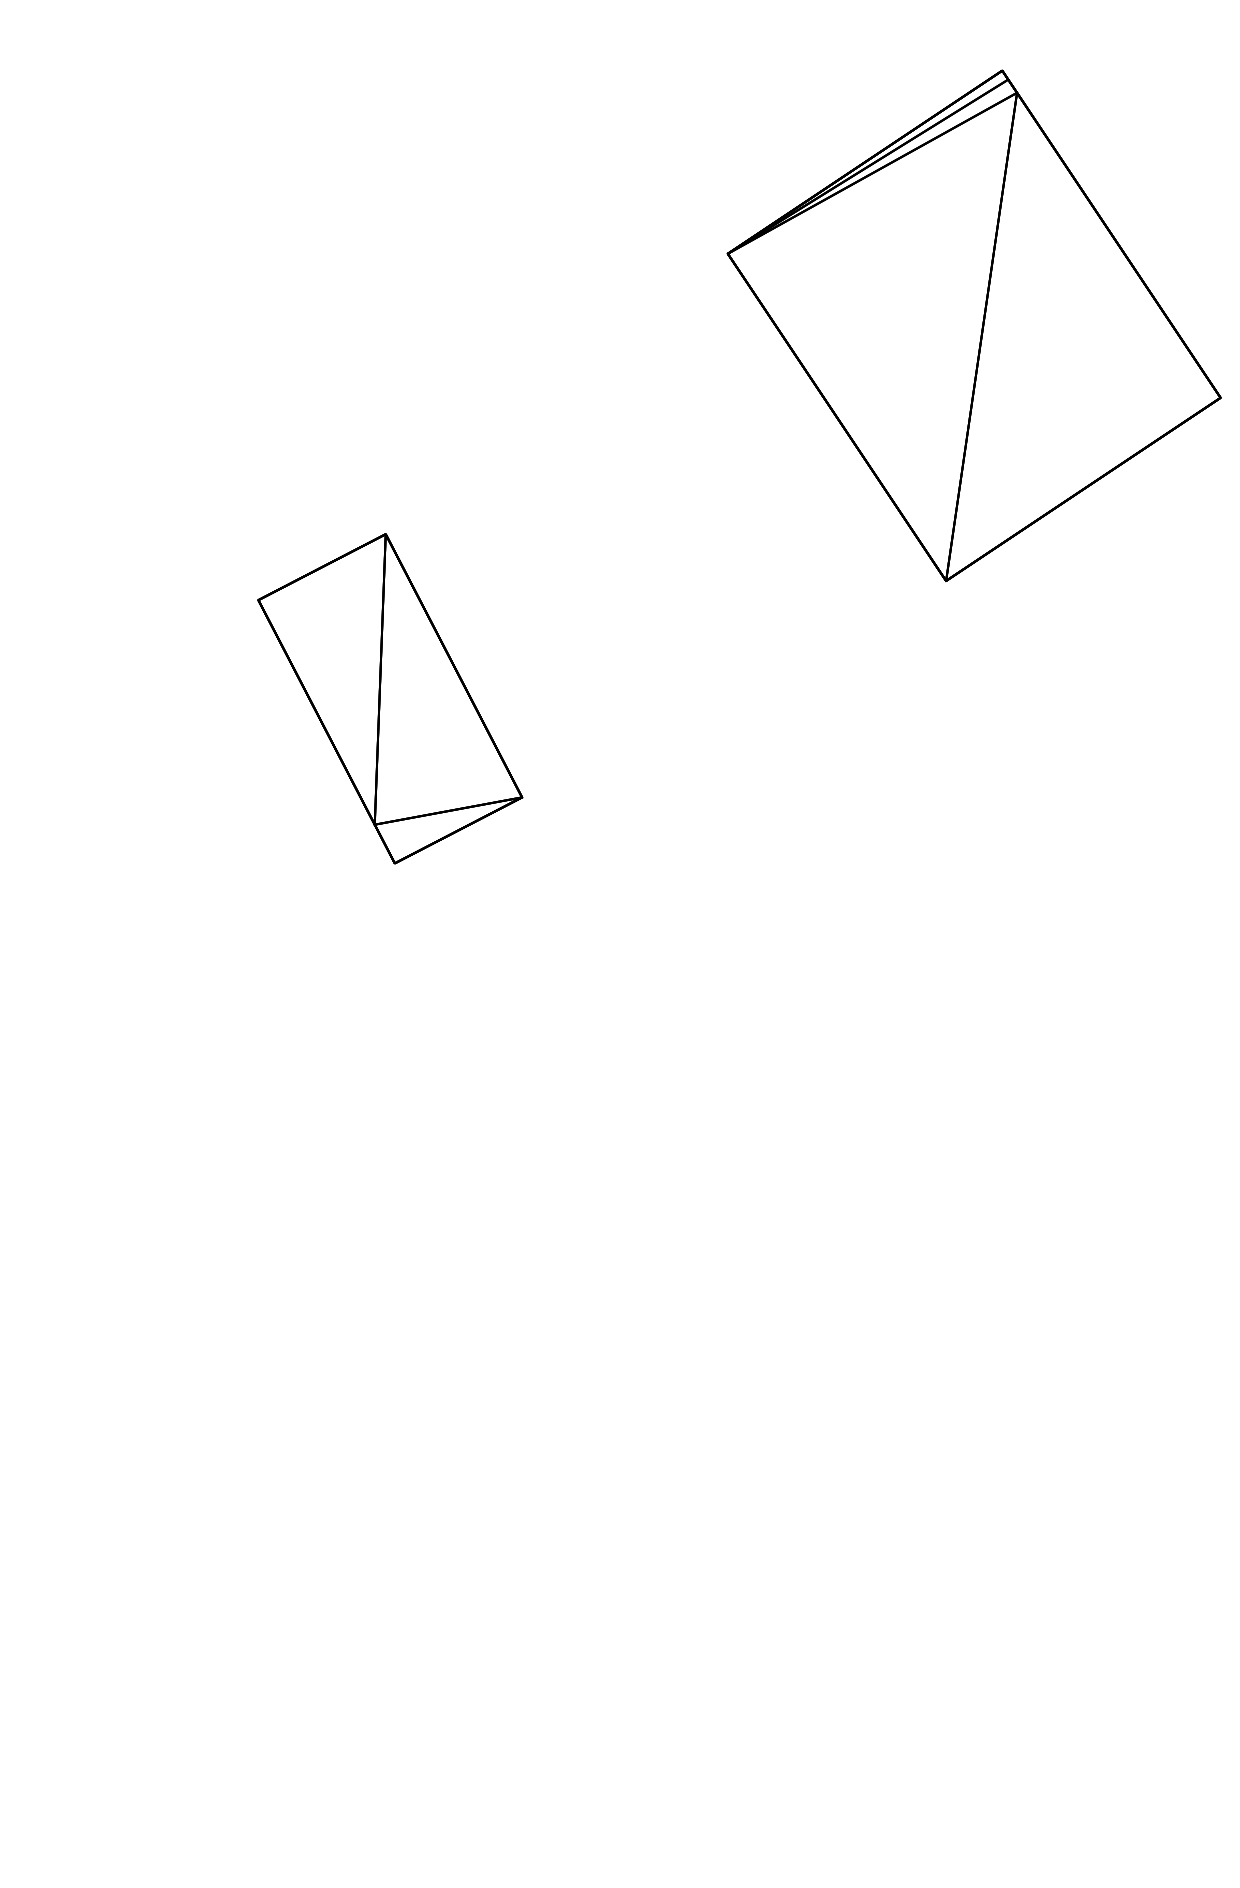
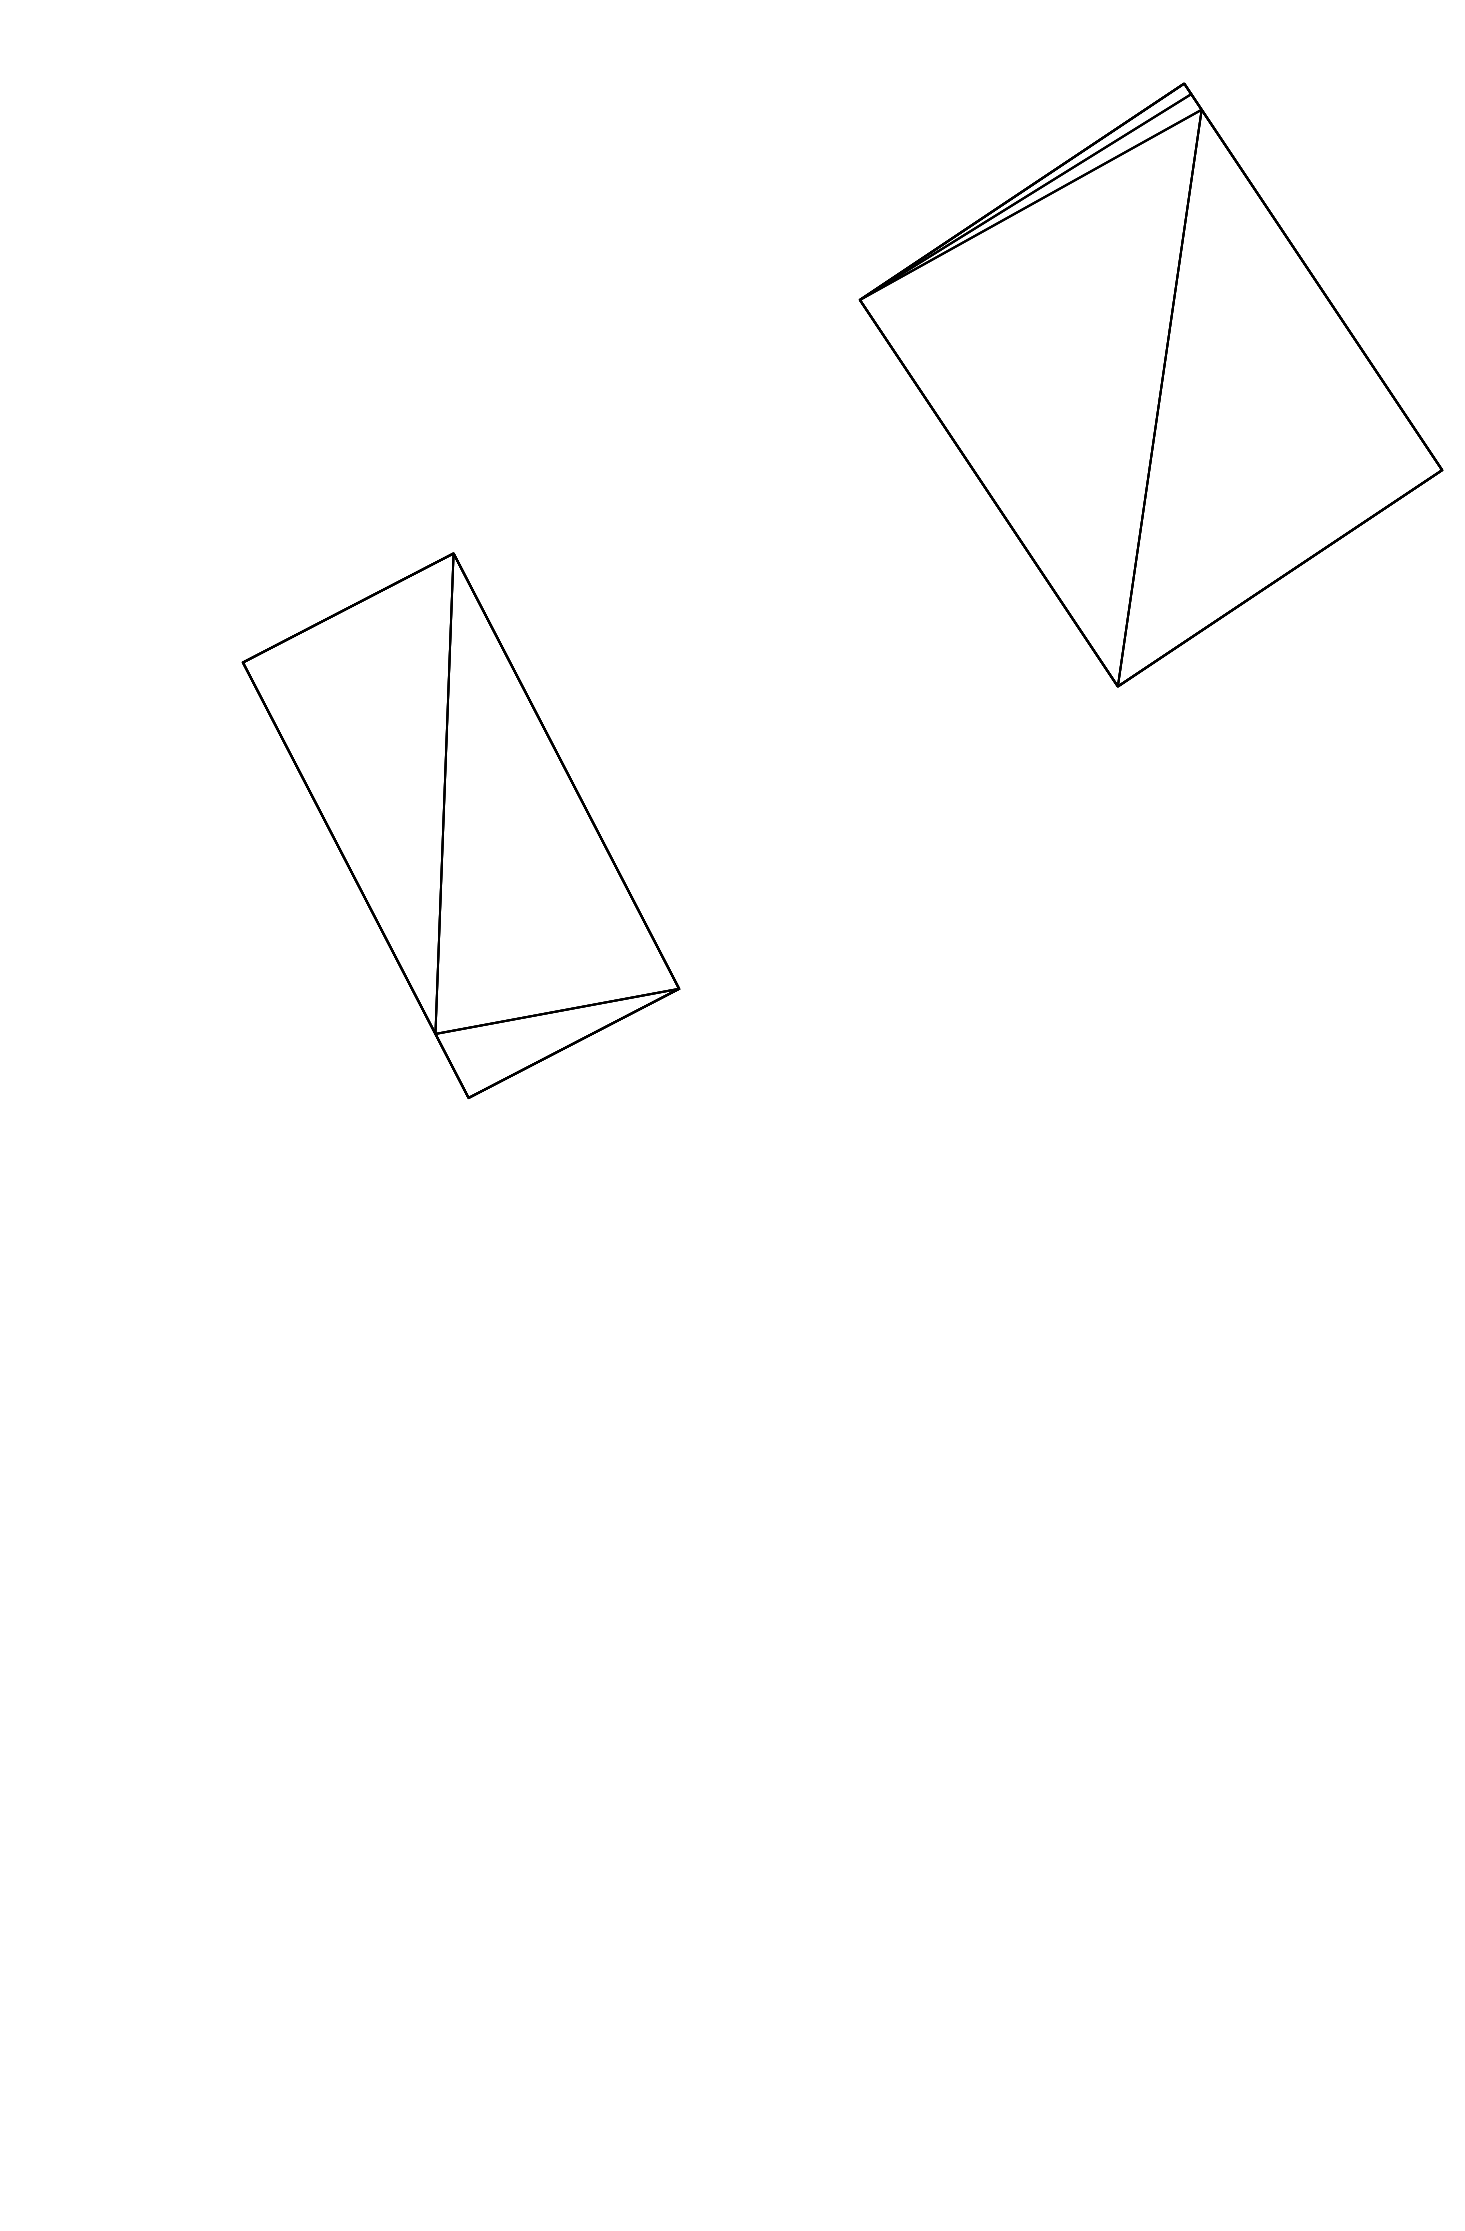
part: (389, 698) -> (460, 825), size x1.4

